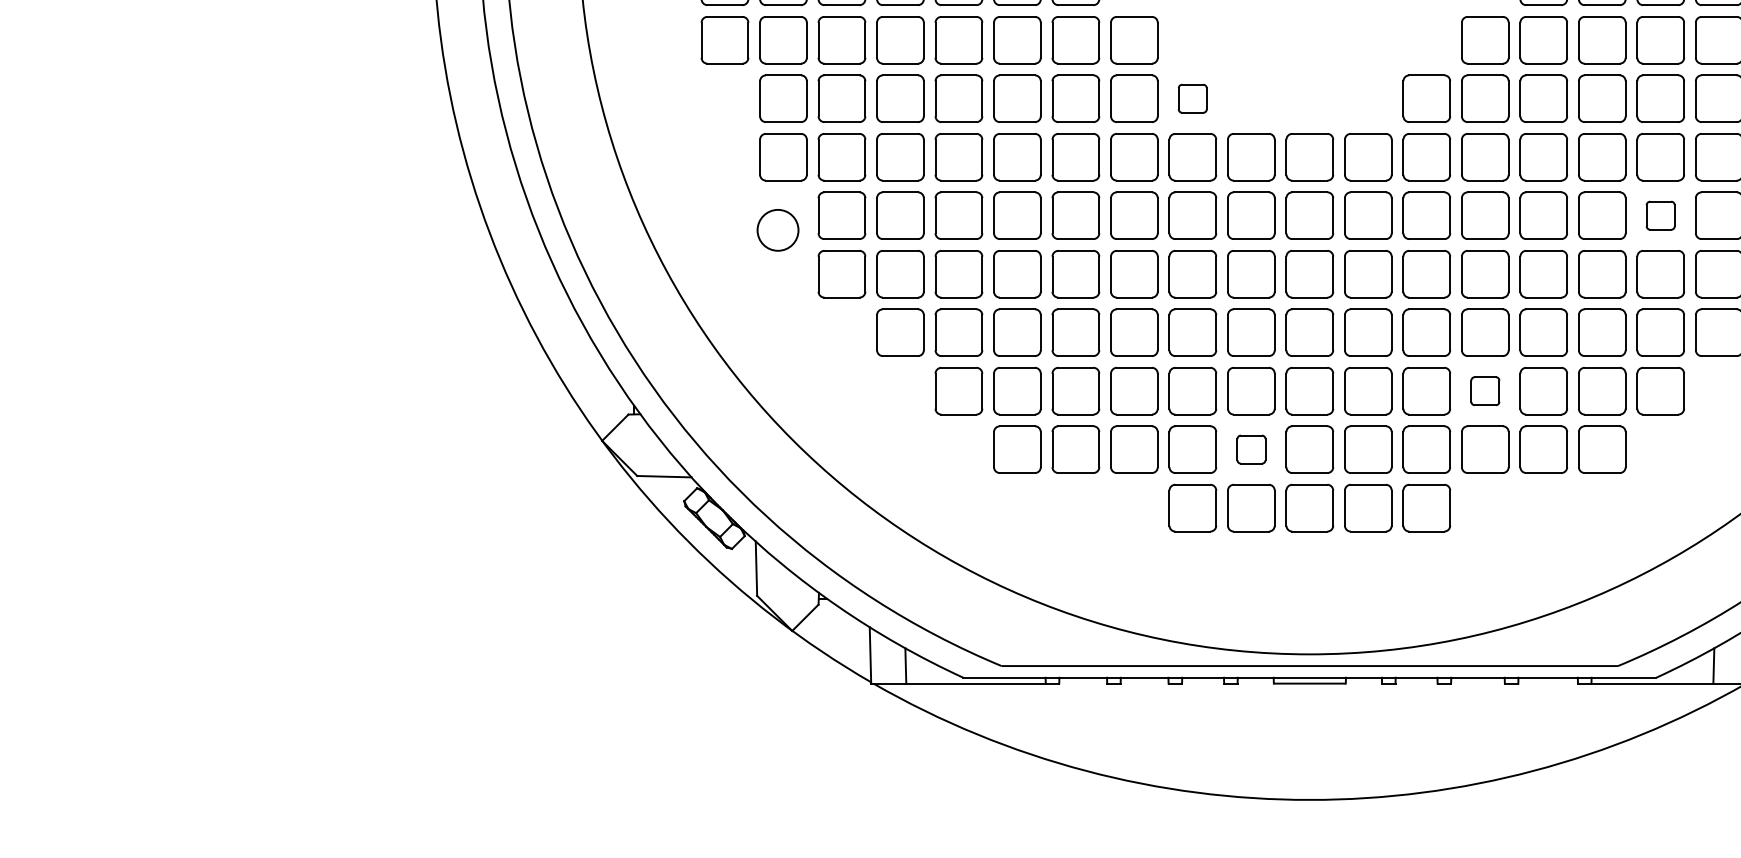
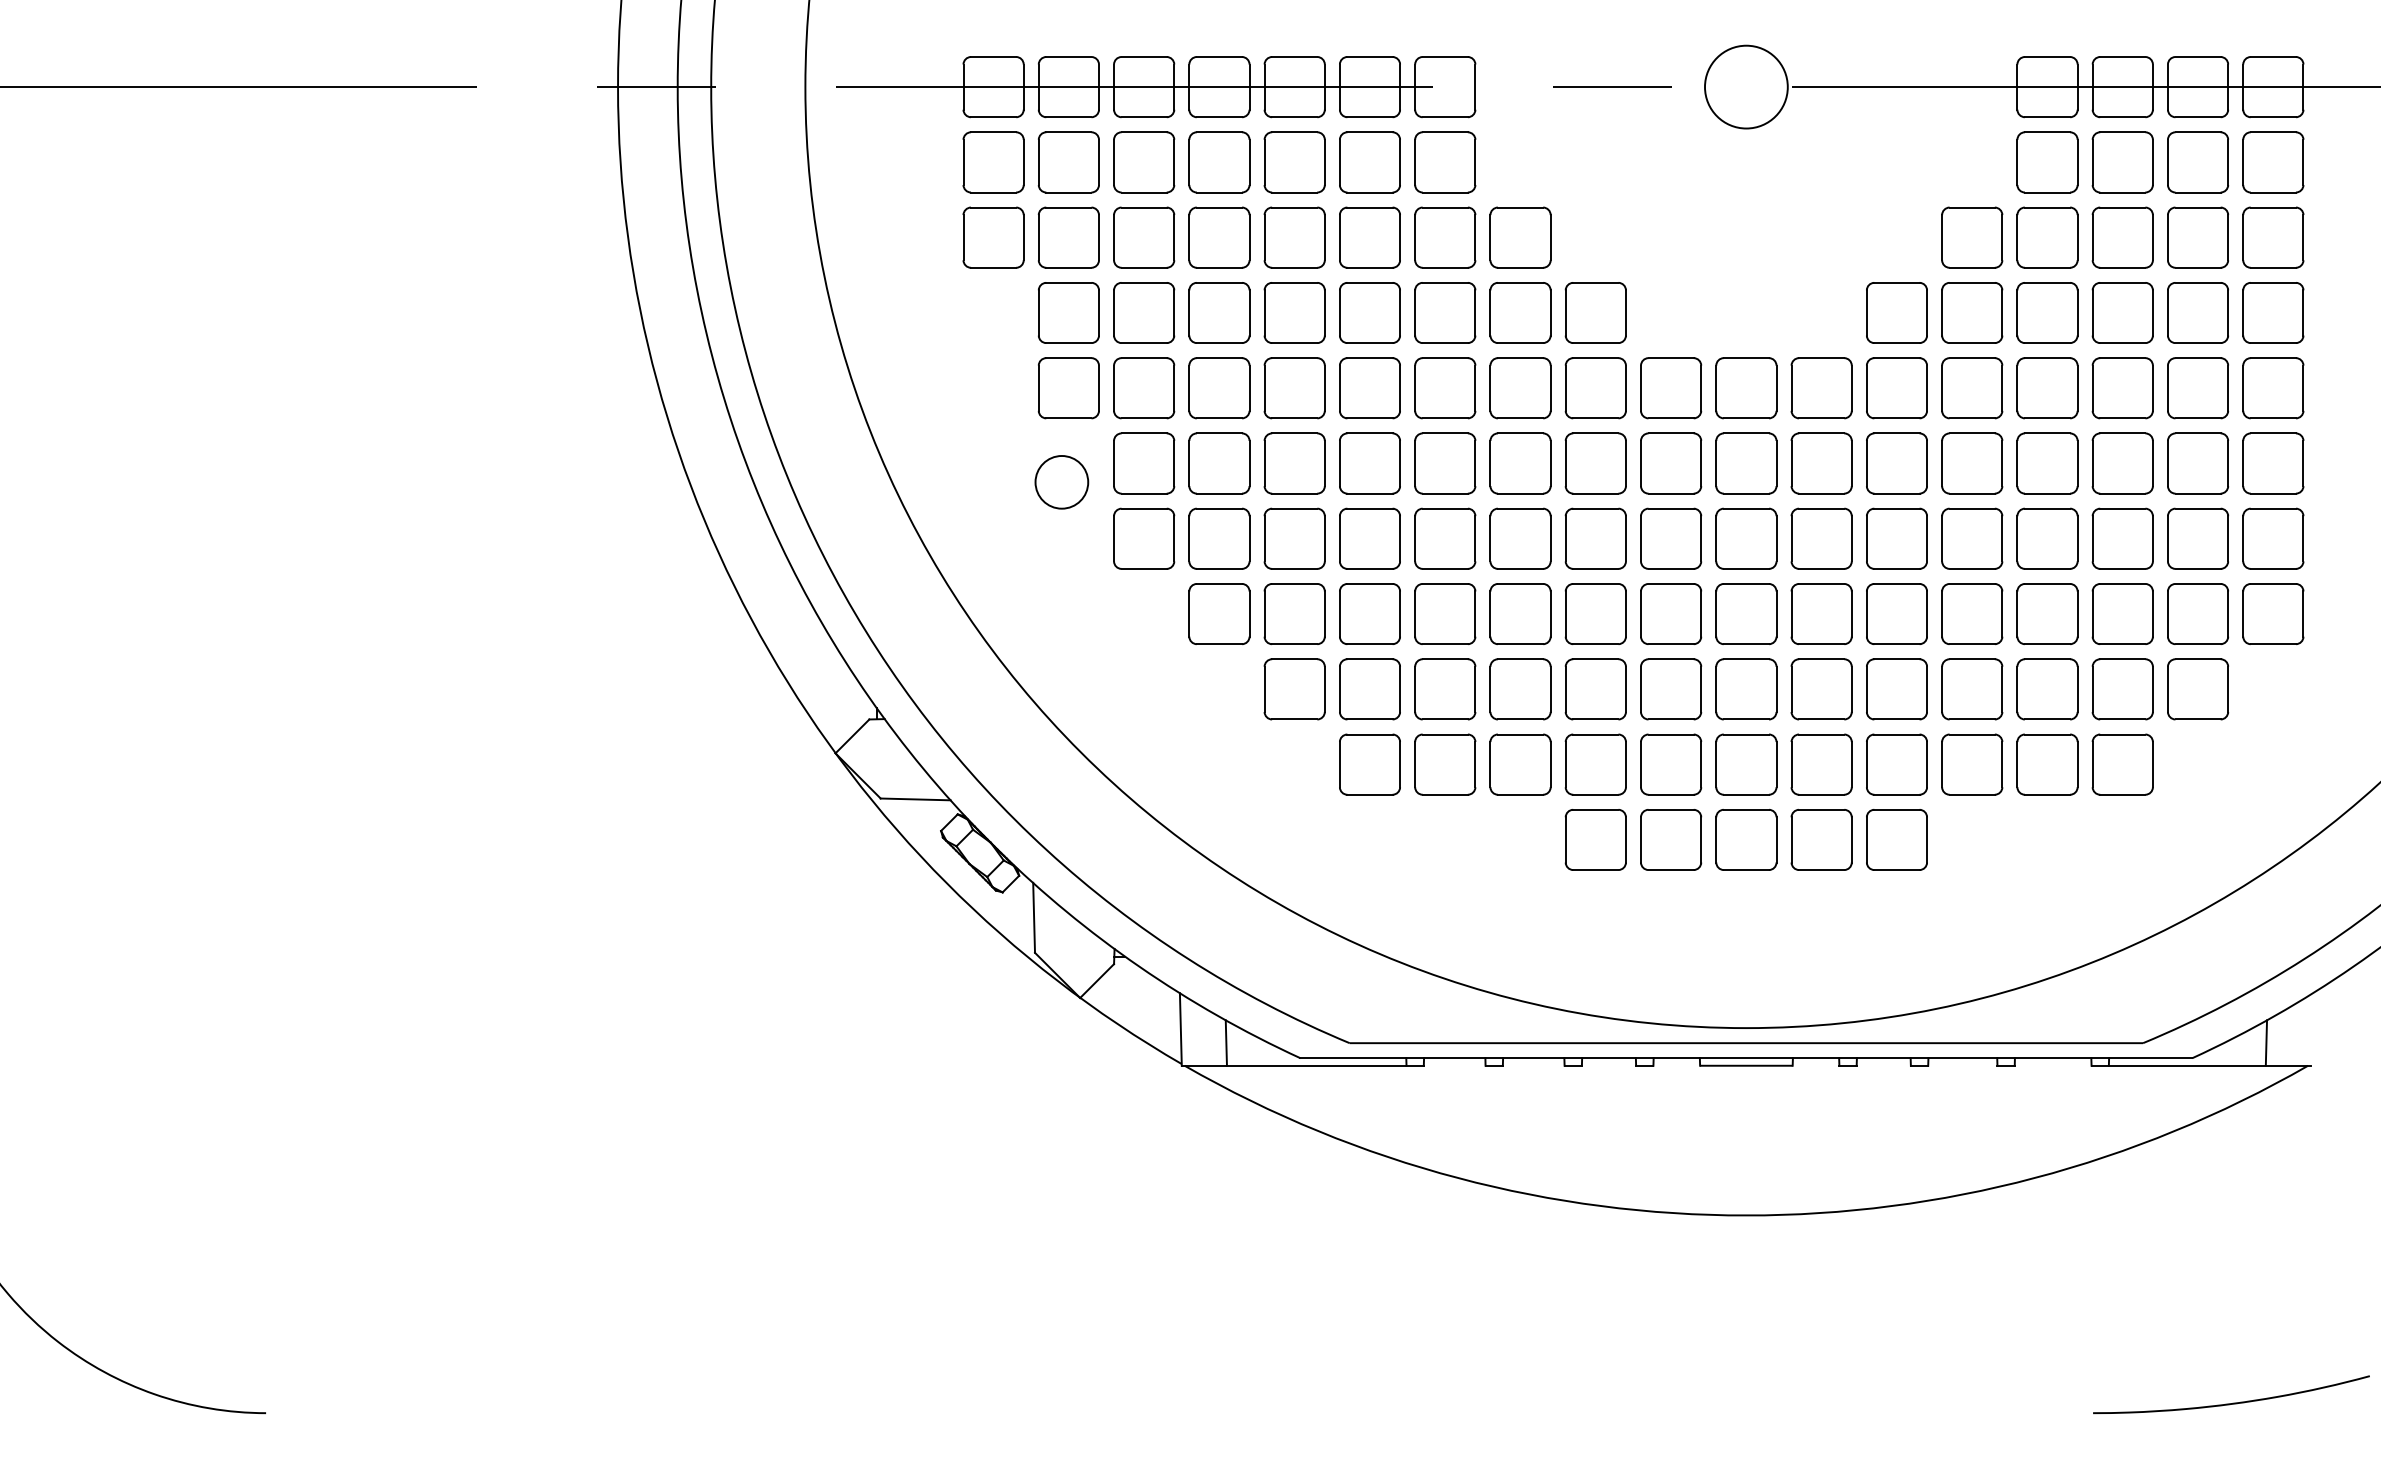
part: (1192, 98) -> (1595, 312), size x1.67
part: (1660, 215) -> (2197, 463), size x1.67
part: (1485, 391) -> (1972, 689), size x1.67
part: (1251, 449) -> (1671, 764), size x1.67

